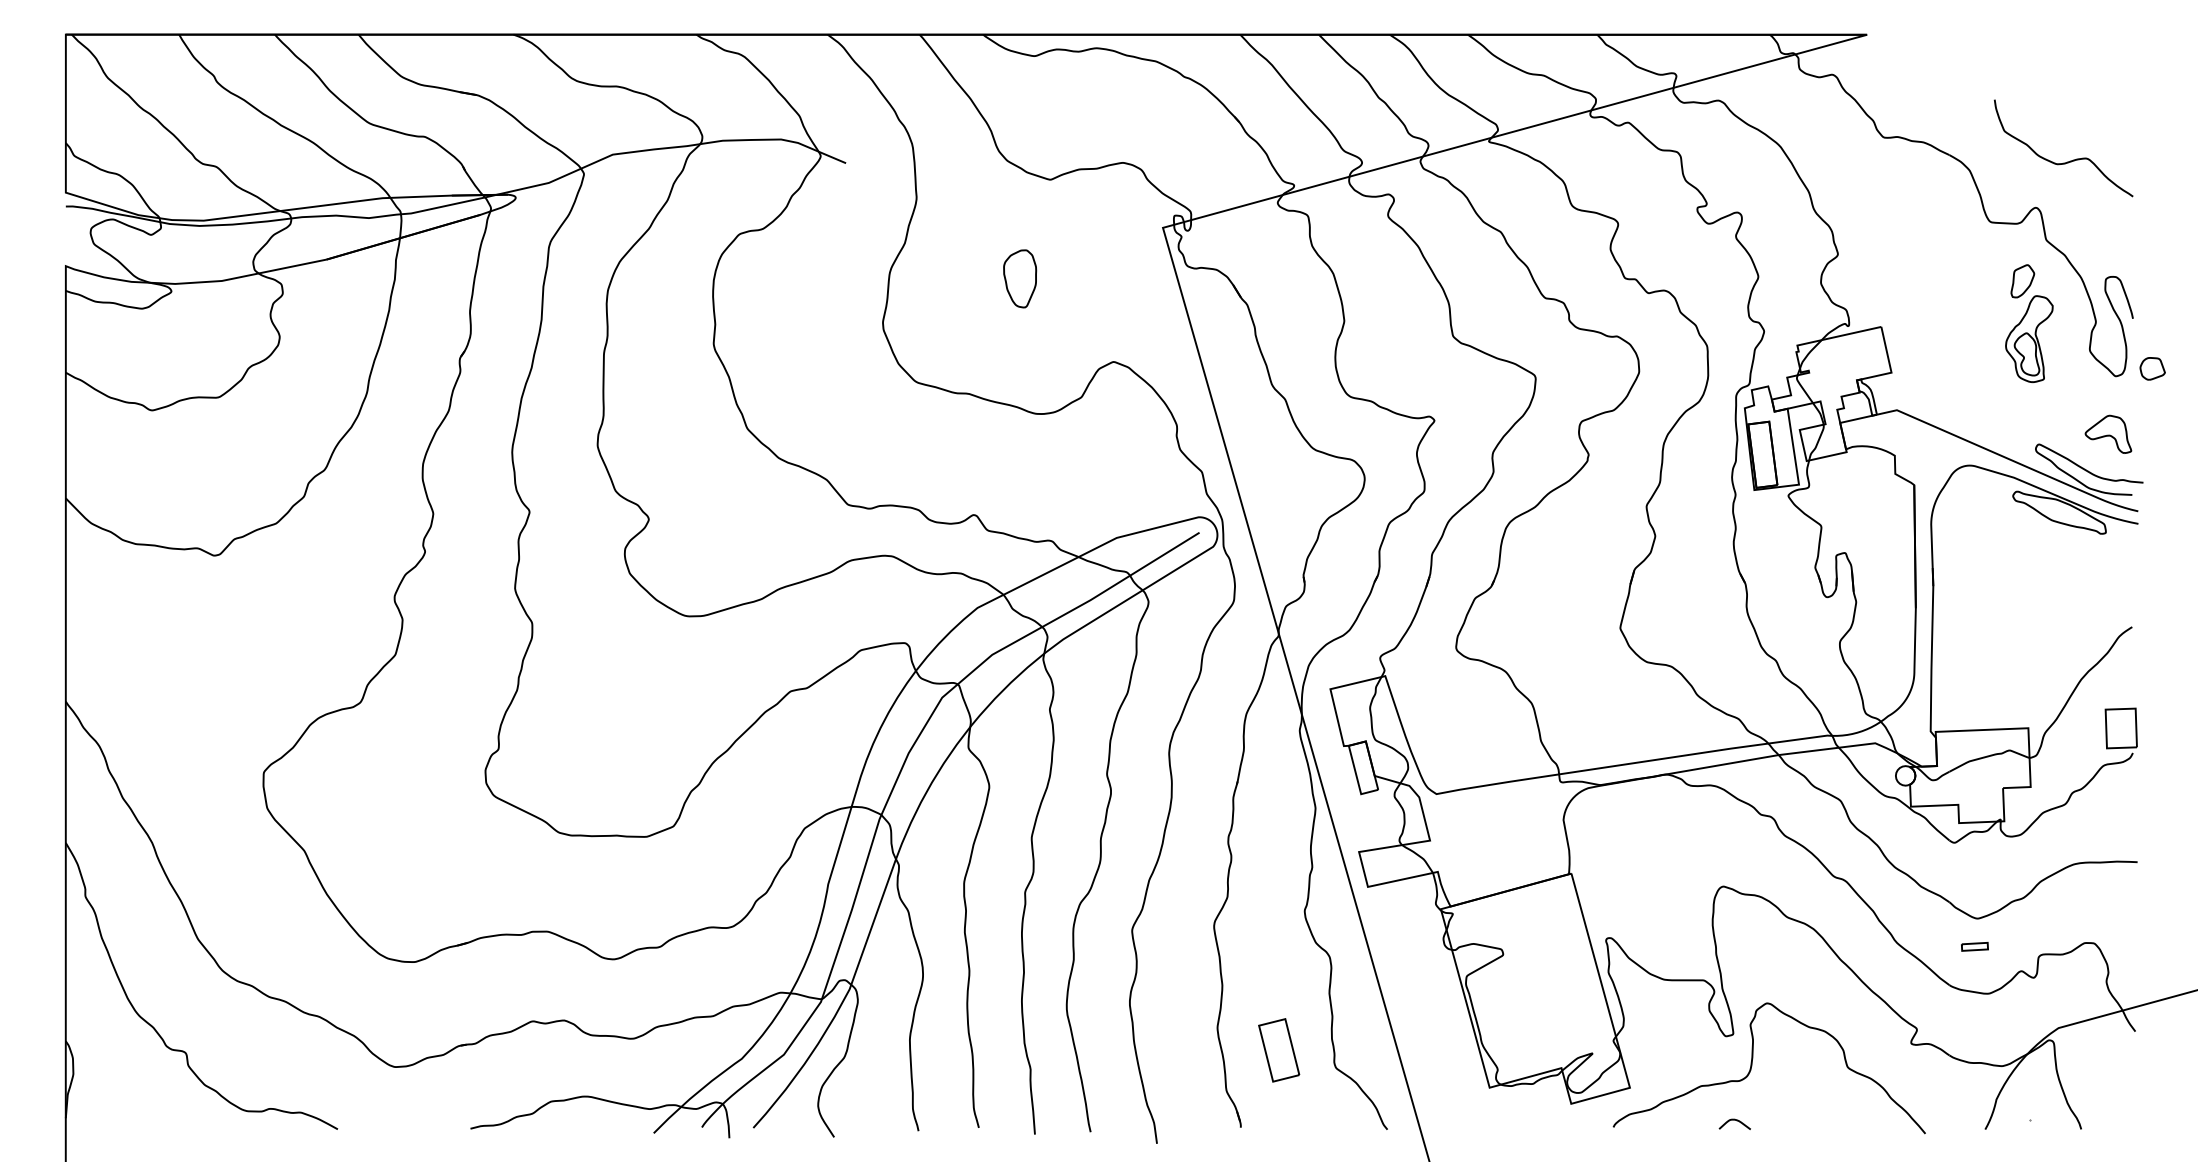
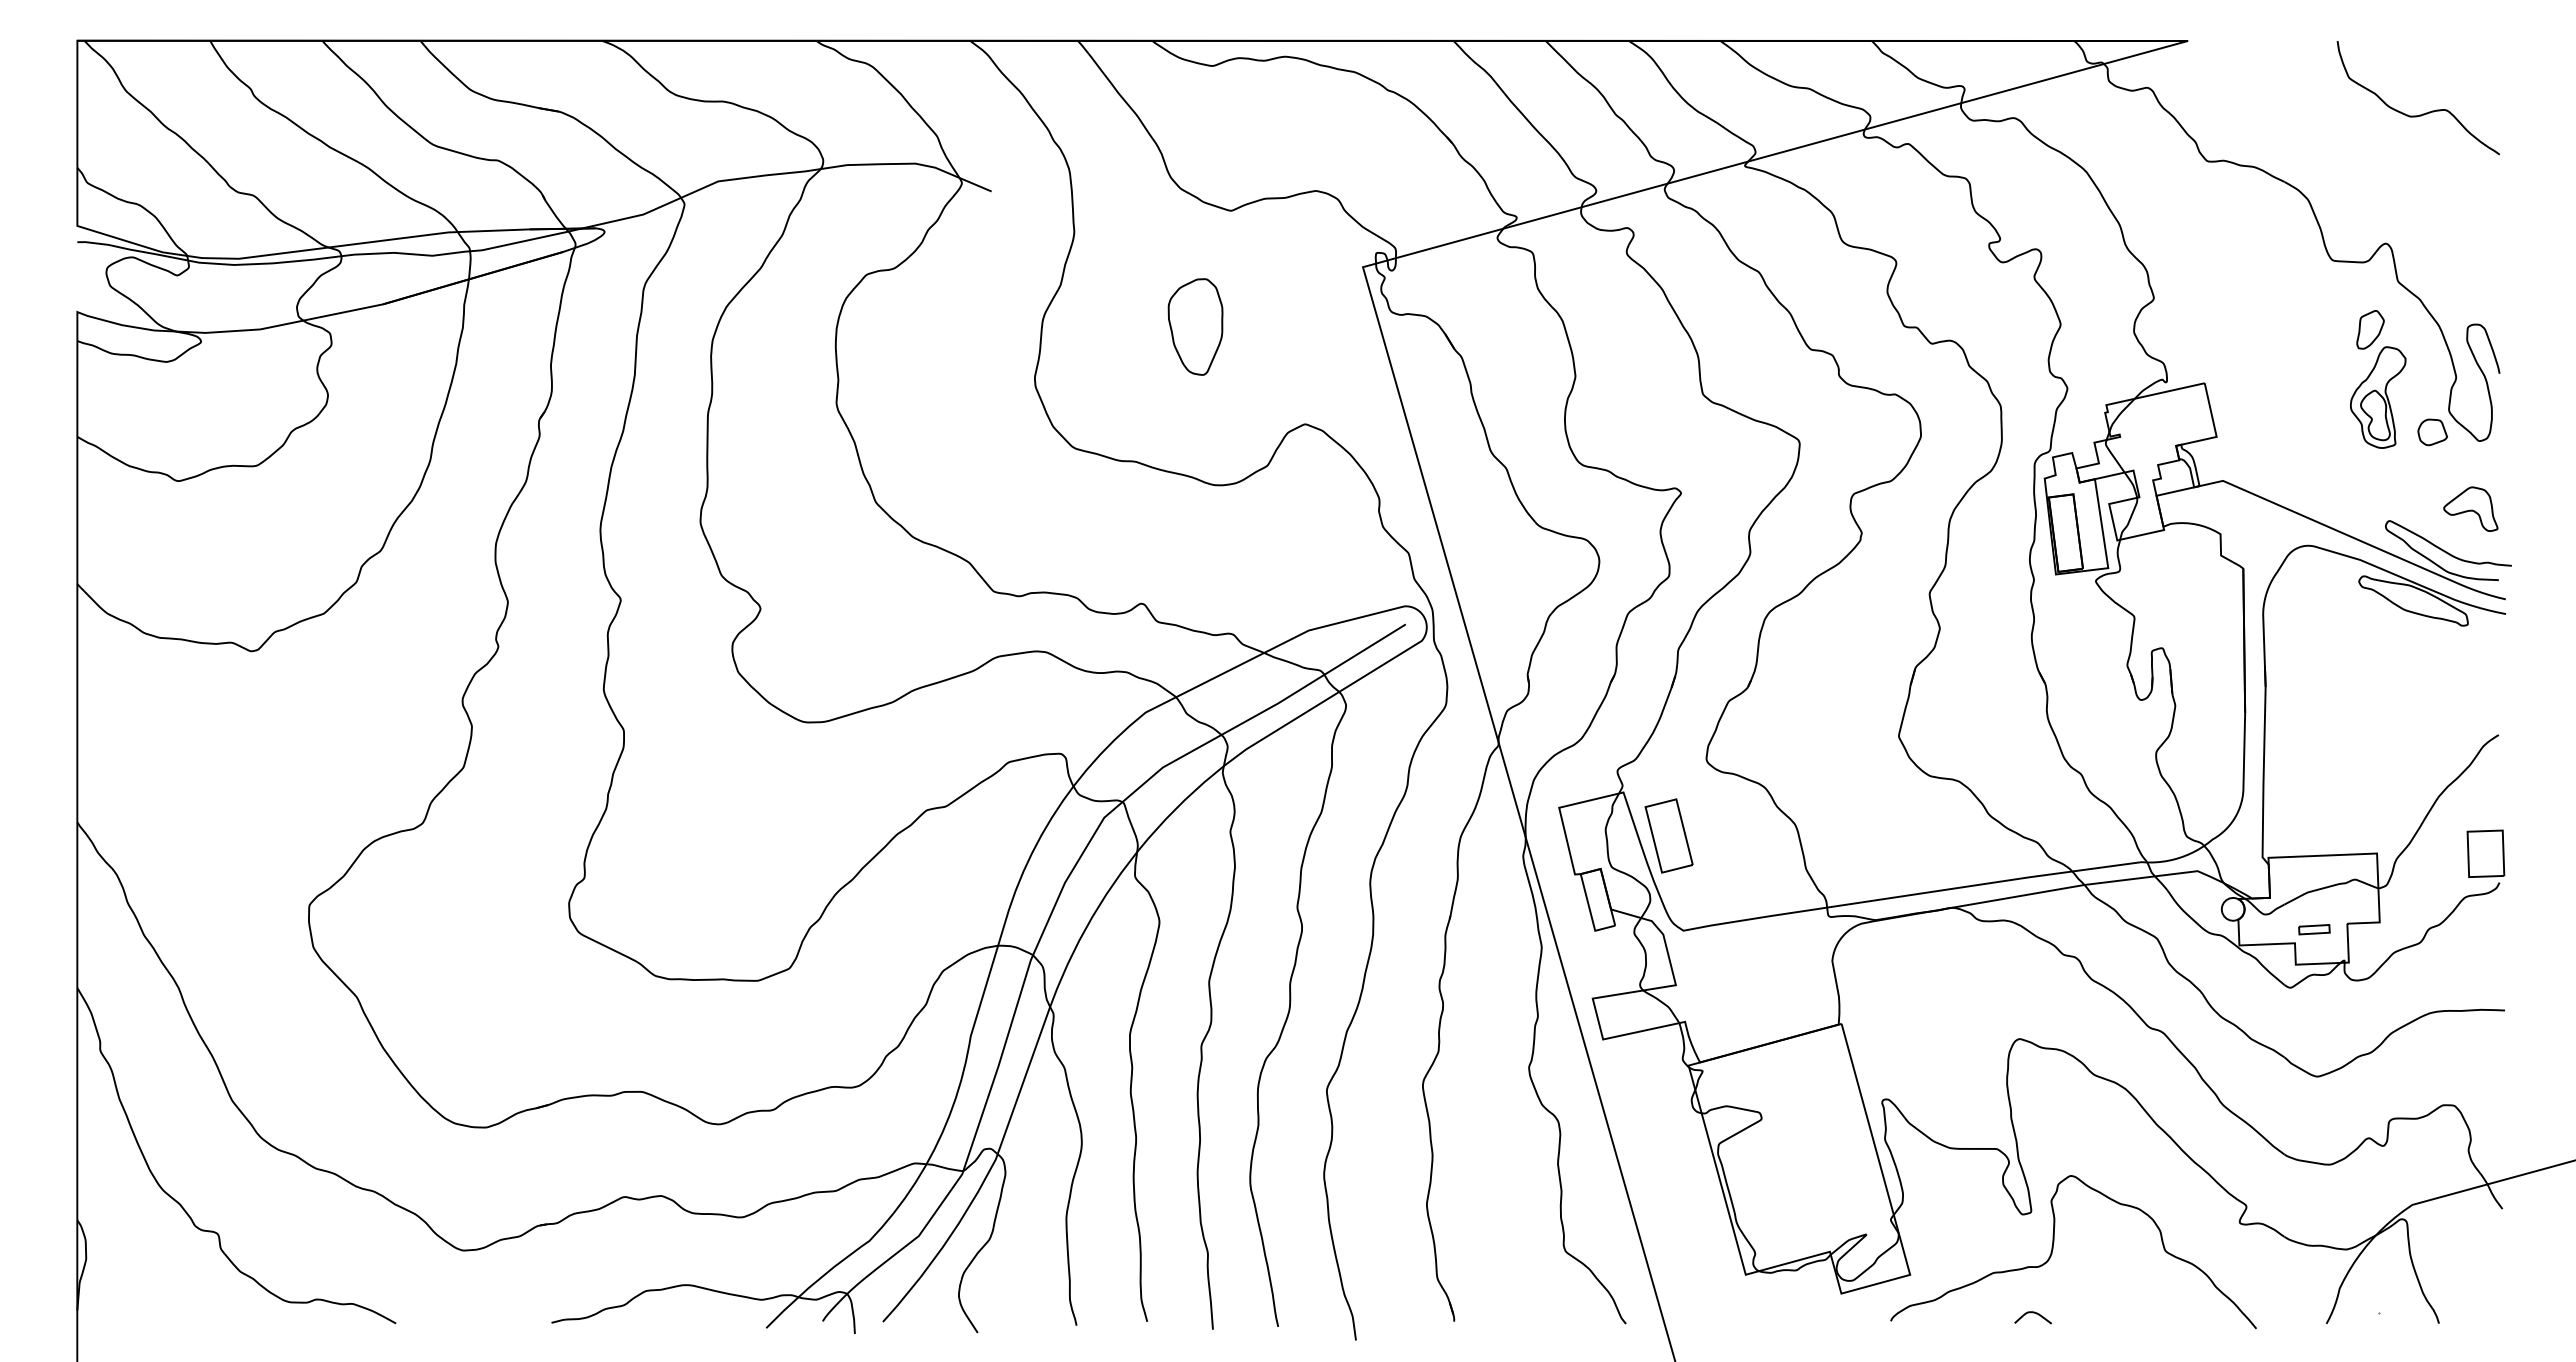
curve: (2067, 161) -> (2422, 113), moved
part: (1020, 278) -> (1195, 326), size x1.43
part: (2152, 368) -> (2432, 432), moved
part: (1975, 946) -> (2314, 929), moved
part: (1278, 1049) -> (1668, 835), moved

